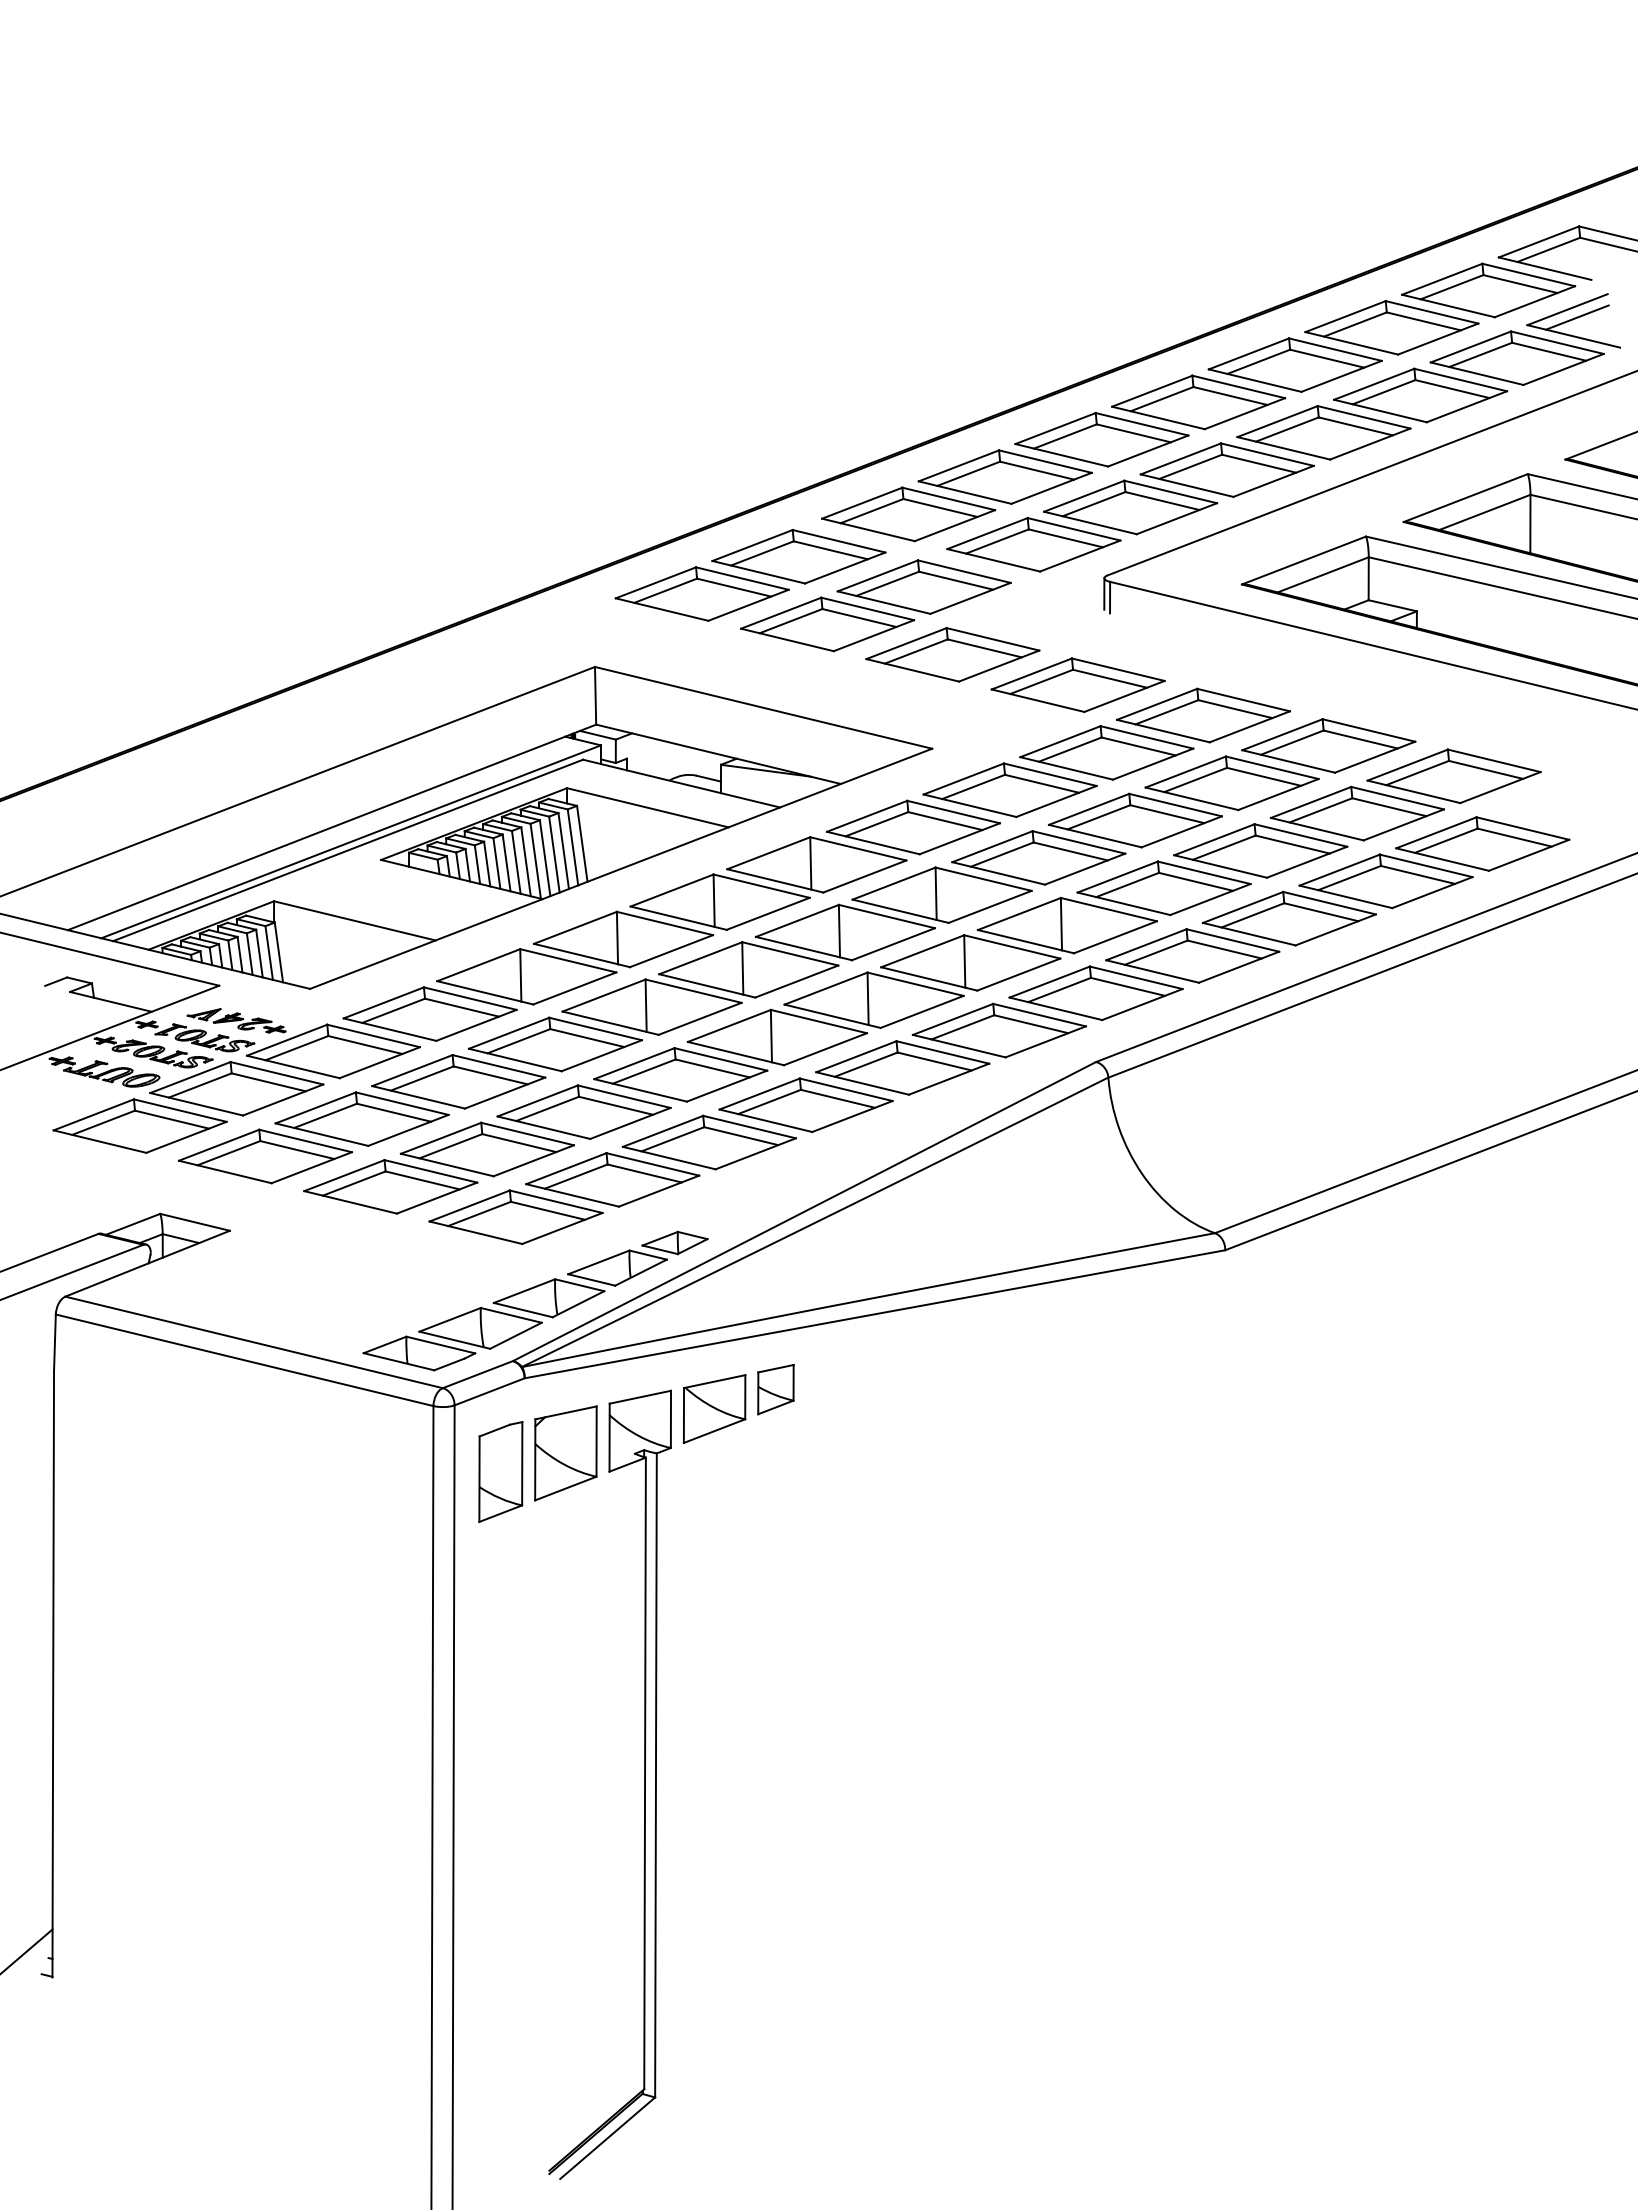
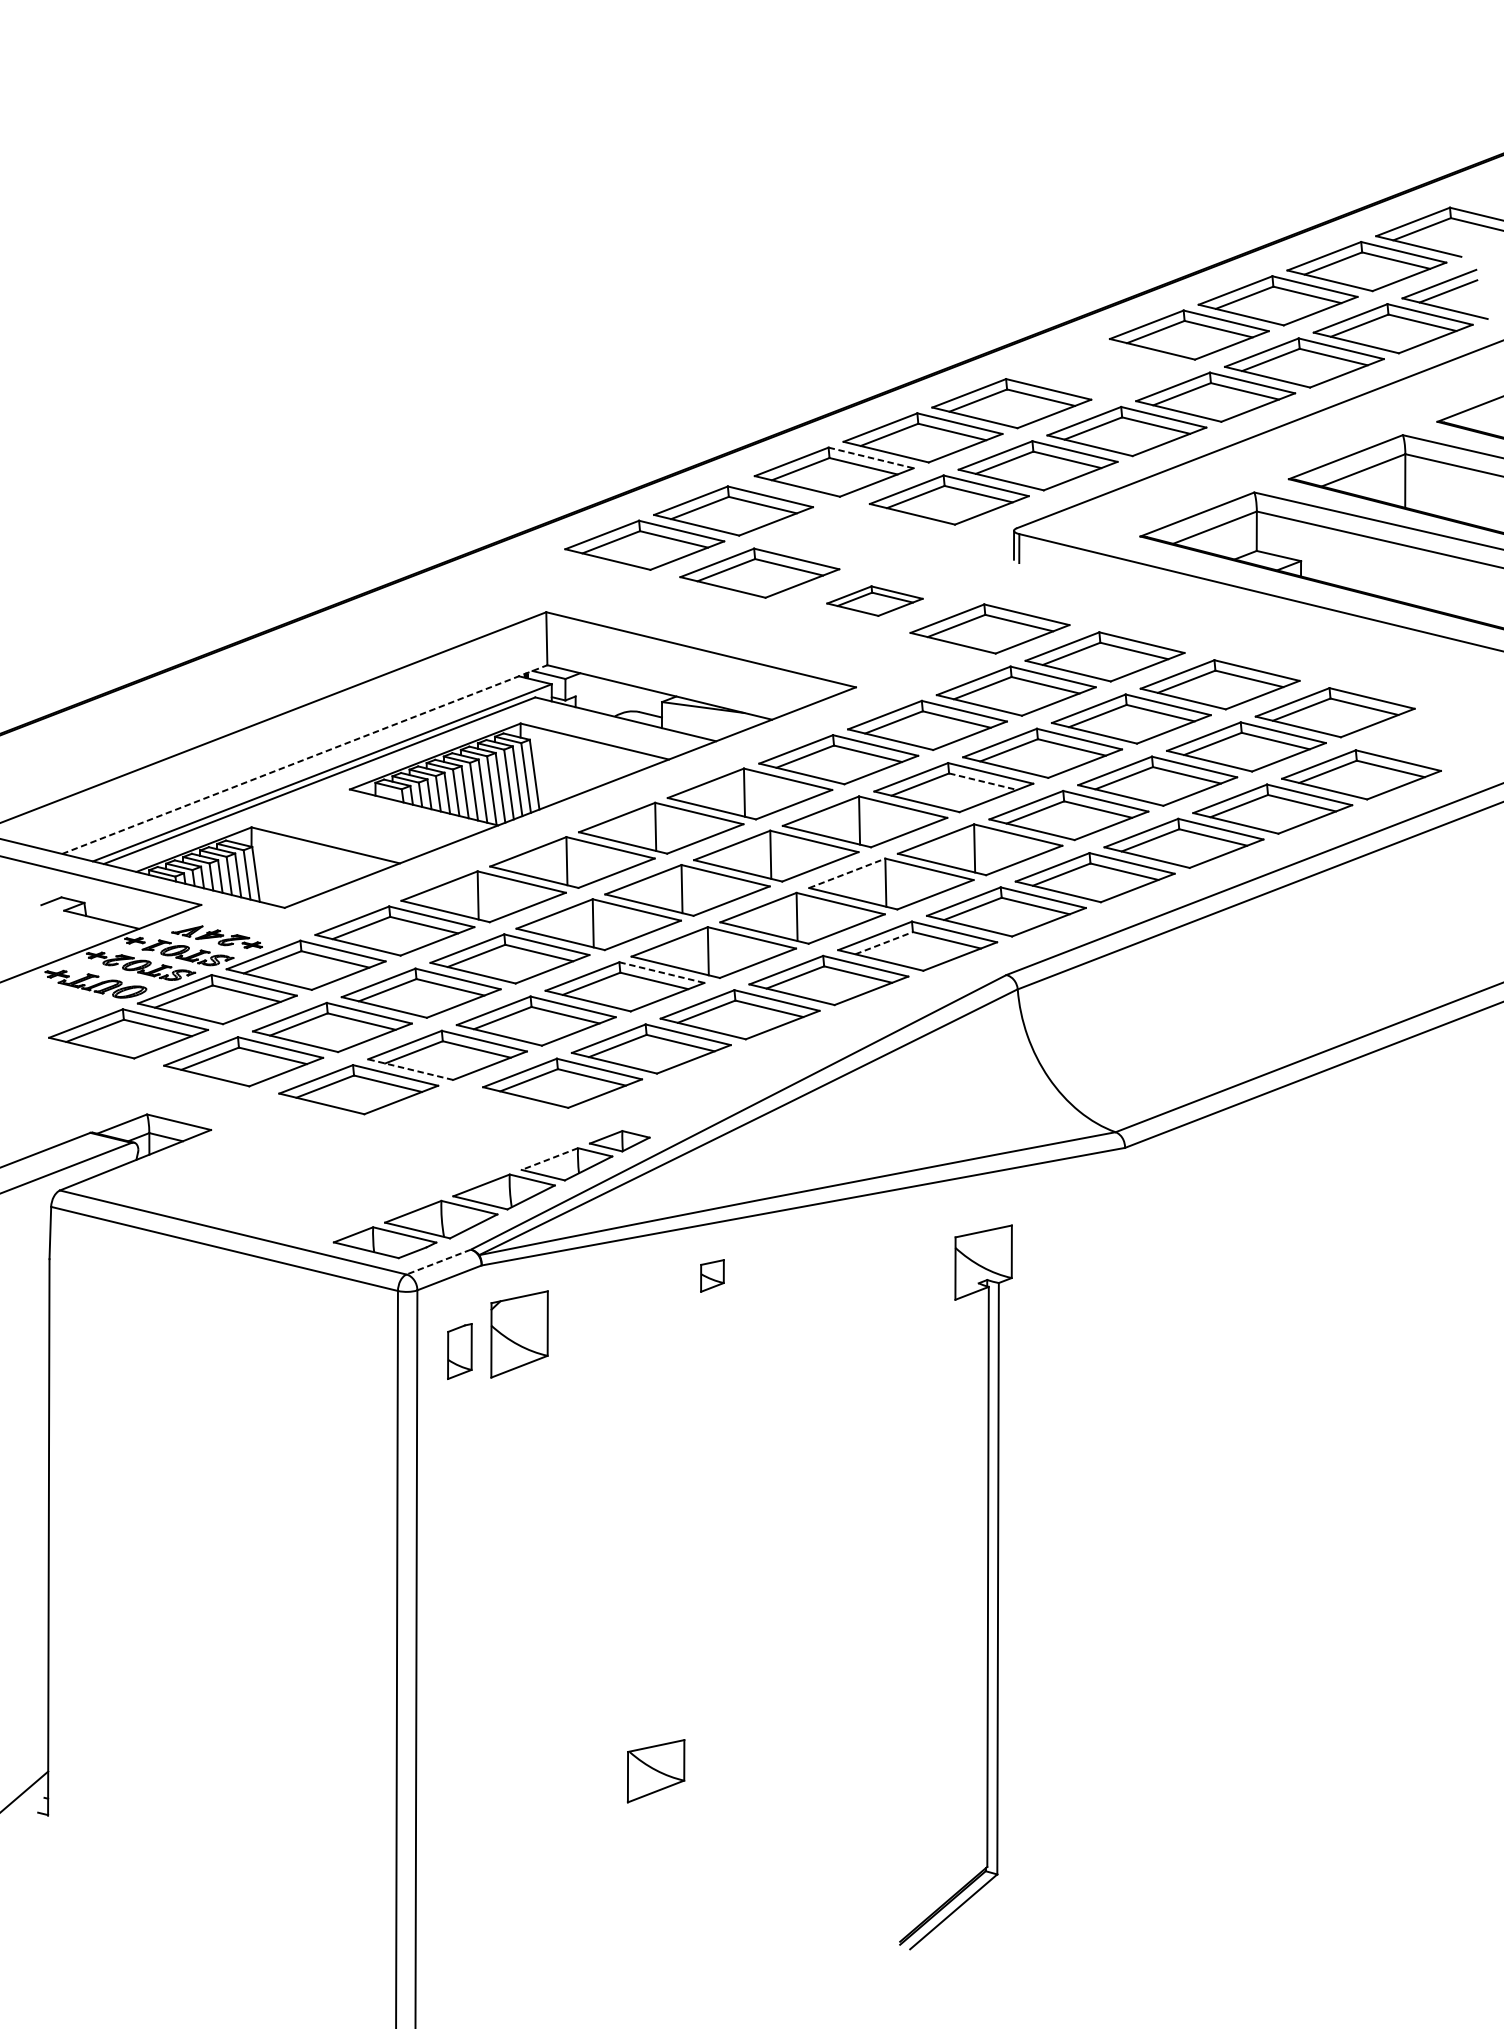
part: (1198, 402) -> (1100, 369), removed
line: (948, 498) -> (870, 457), solid -> dashed
part: (923, 586) -> (847, 538), removed
part: (952, 654) -> (874, 600), size x0.6
line: (332, 827) -> (305, 759), solid -> dashed
line: (1071, 851) -> (983, 781), solid -> dashed
line: (923, 951) -> (847, 873), solid -> dashed
line: (962, 1027) -> (883, 943), solid -> dashed
line: (720, 1059) -> (661, 972), solid -> dashed
line: (447, 1165) -> (410, 1070), solid -> dashed
part: (515, 1216) -> (473, 1116), removed
line: (598, 1262) -> (549, 1159), solid -> dashed
line: (477, 1374) -> (438, 1261), solid -> dashed
part: (775, 1389) -> (712, 1275), size x0.7
part: (714, 1408) -> (656, 1770), moved
part: (500, 1471) -> (459, 1351), size x0.6
part: (644, 1784) -> (987, 1587), moved

